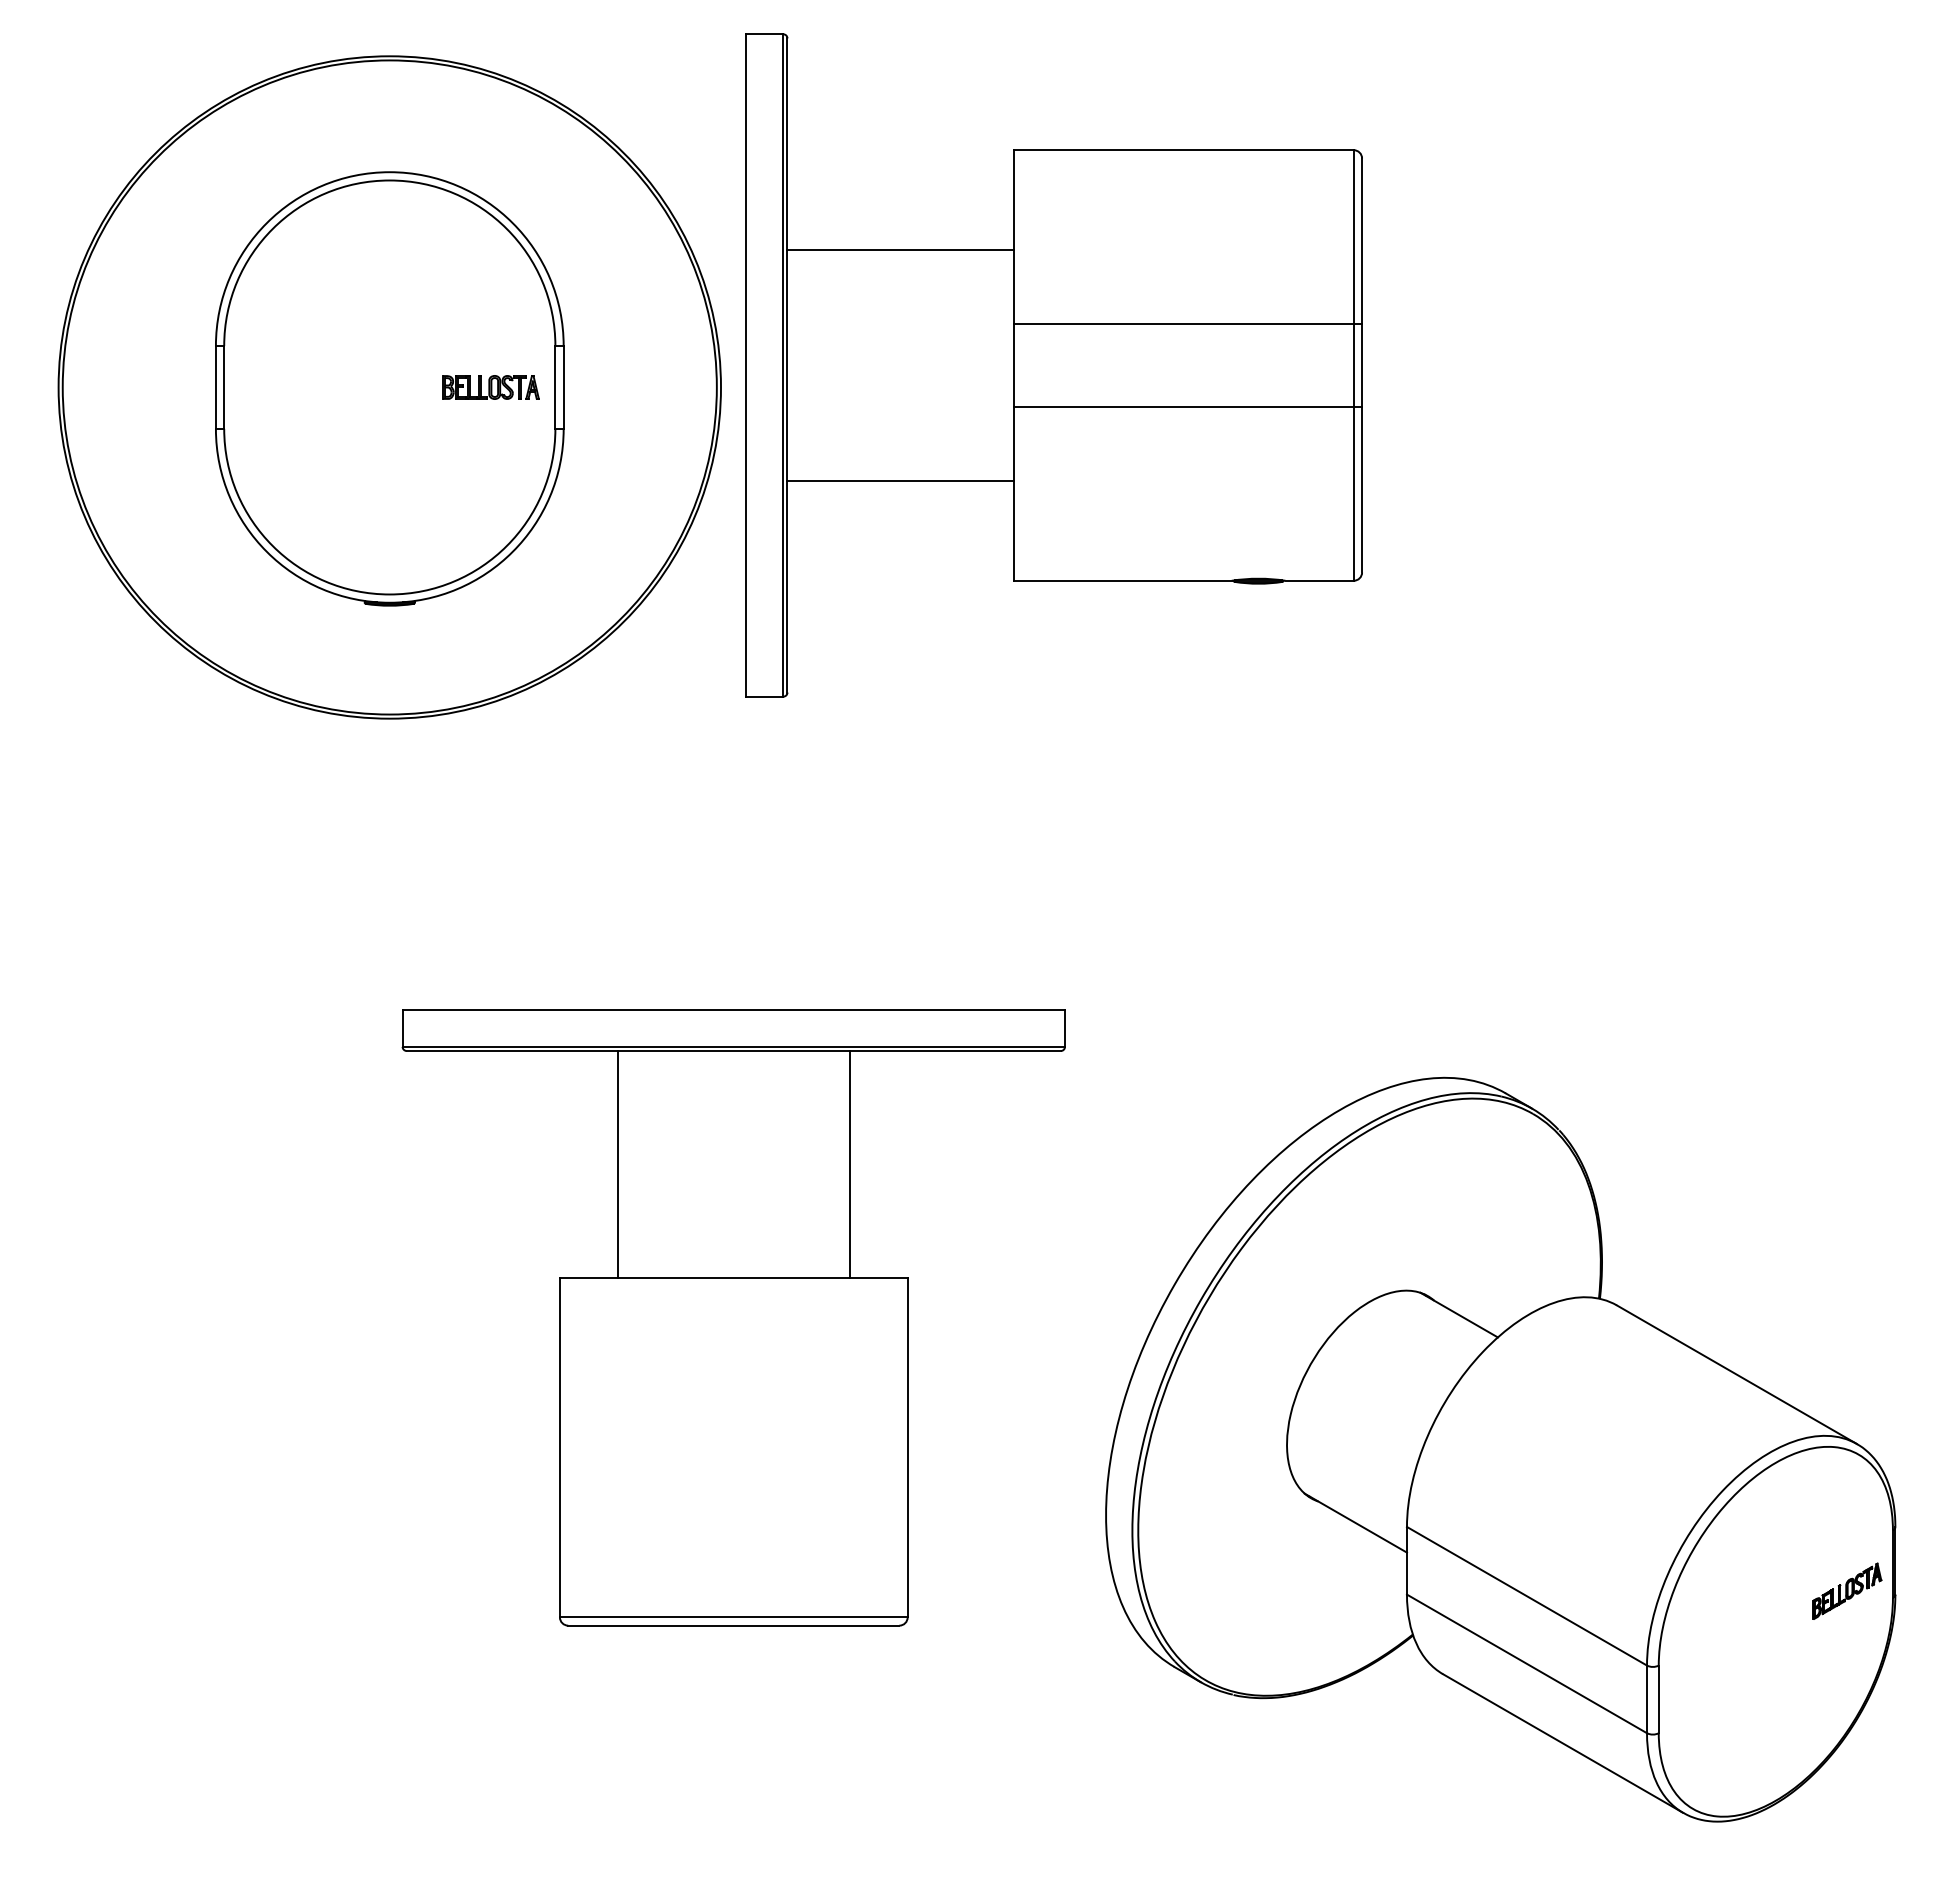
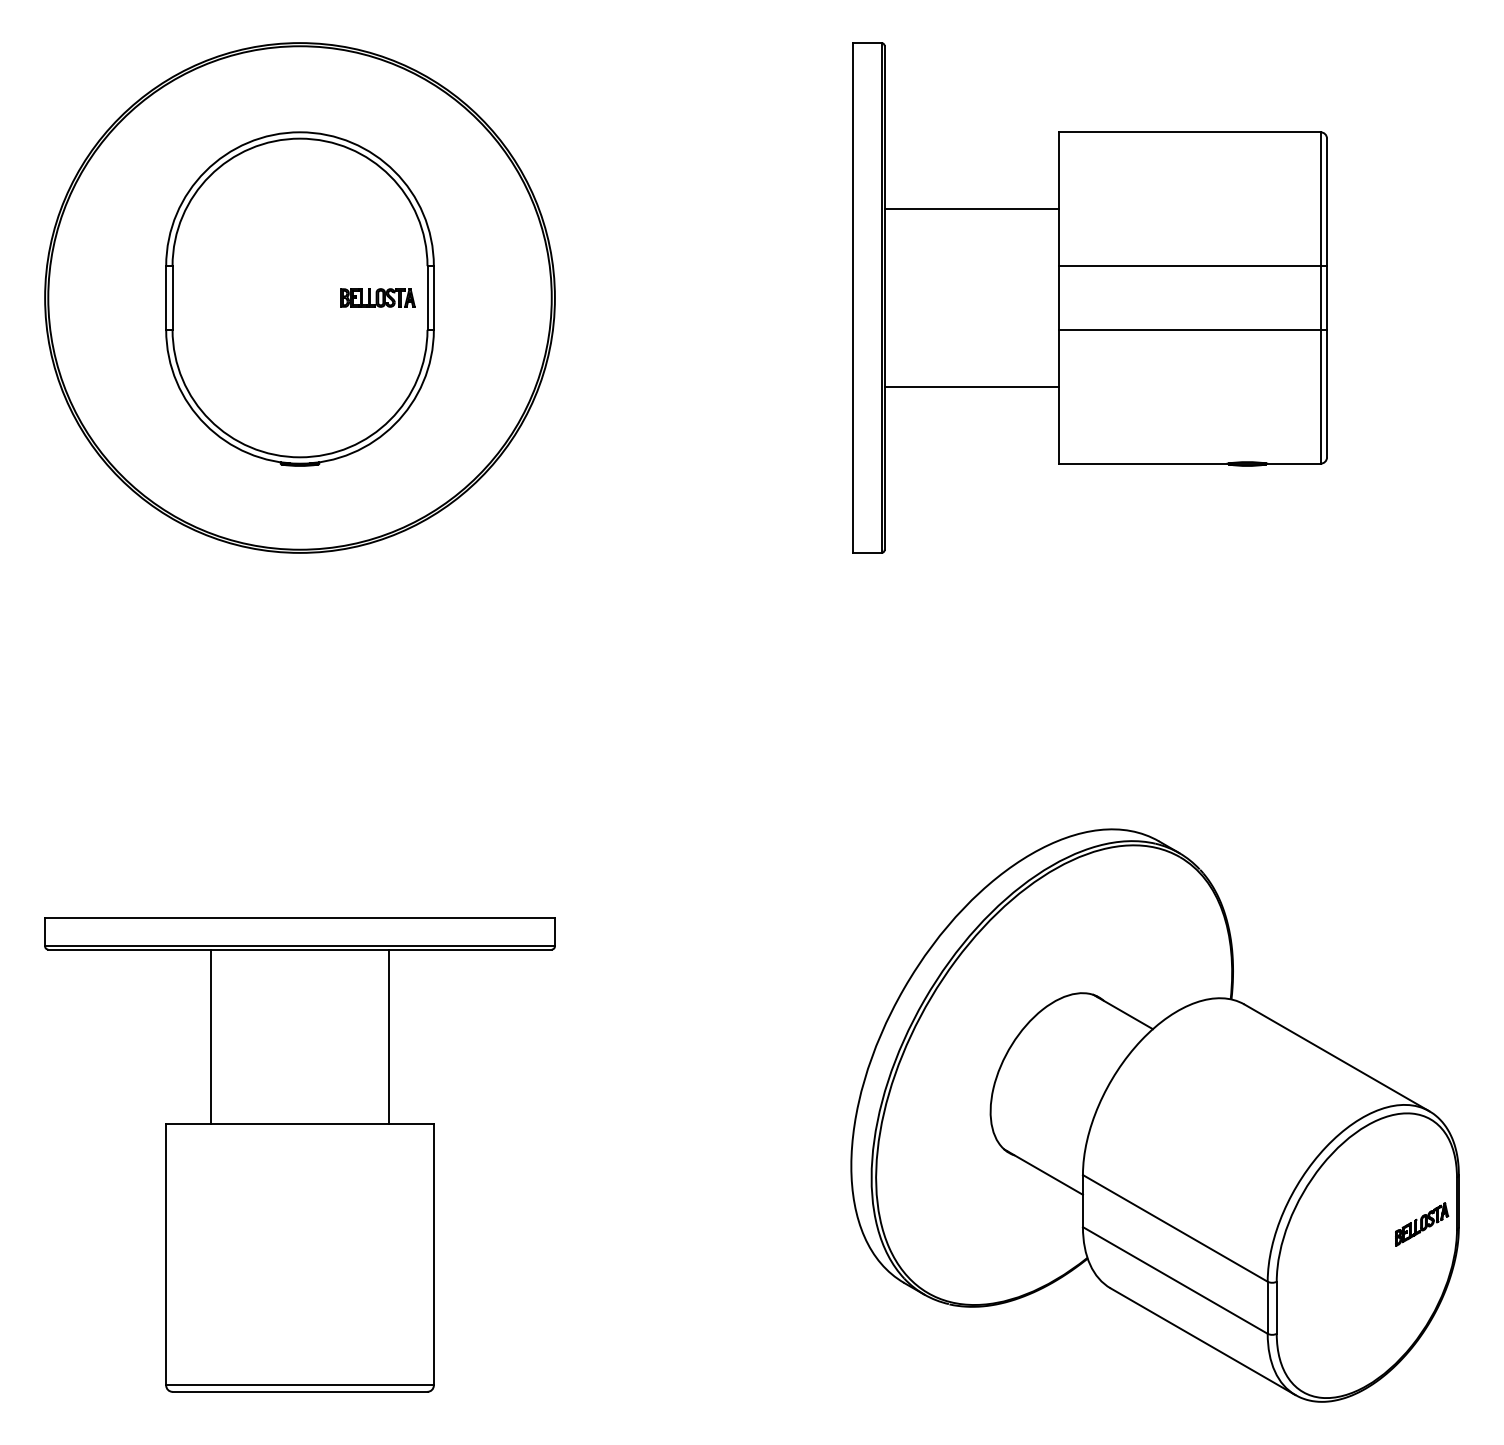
part: (1053, 365) -> (1089, 298), moved
part: (733, 1317) -> (299, 1154), moved

